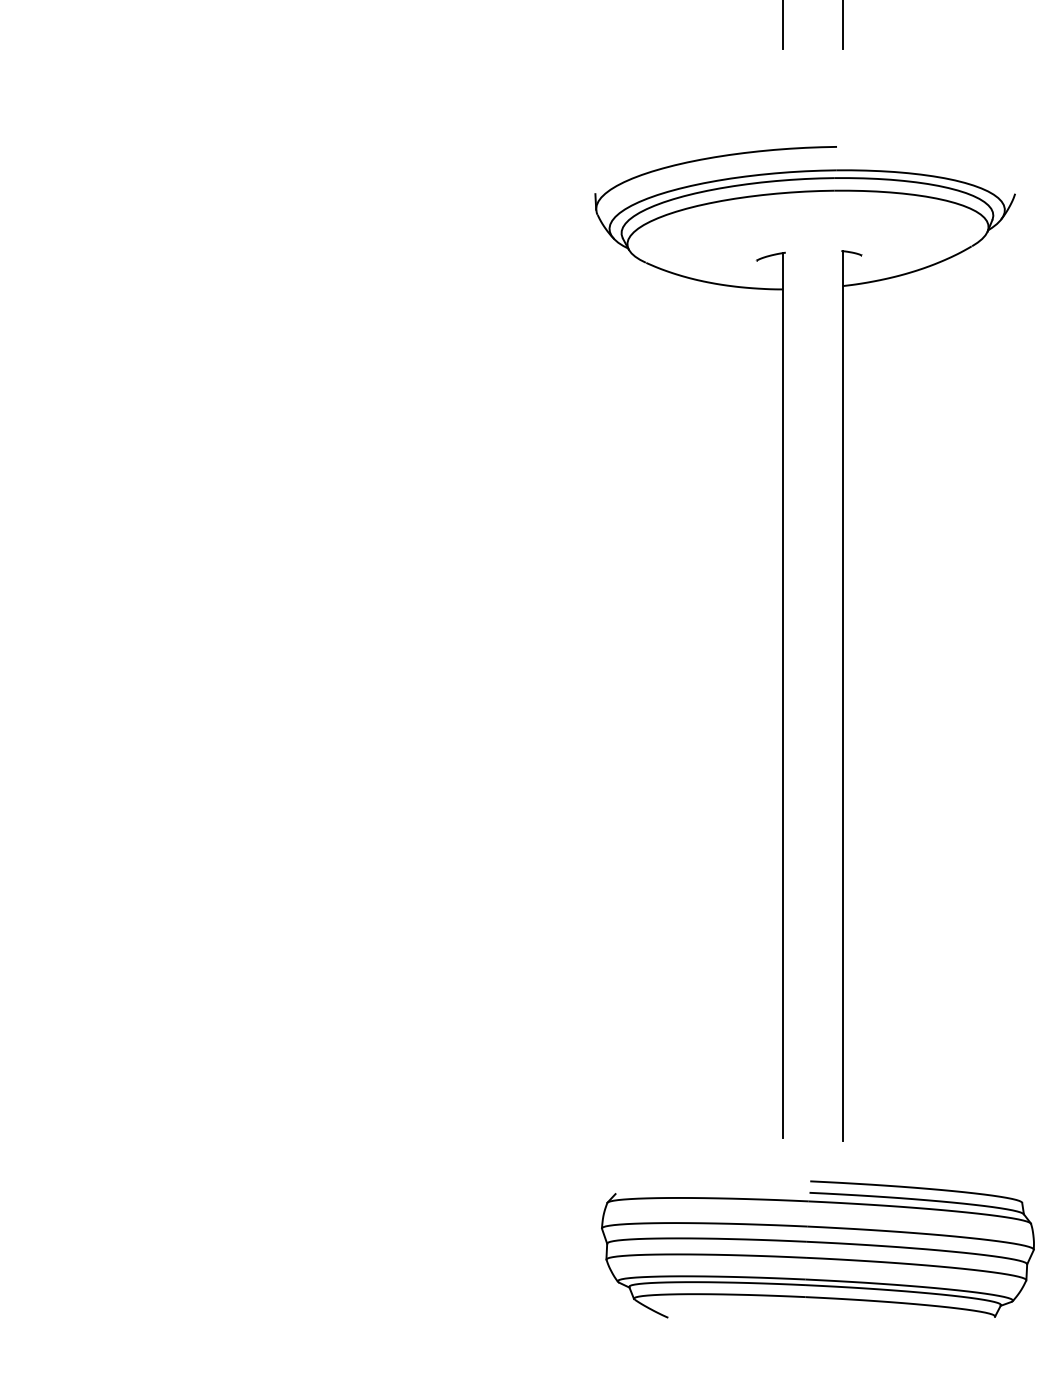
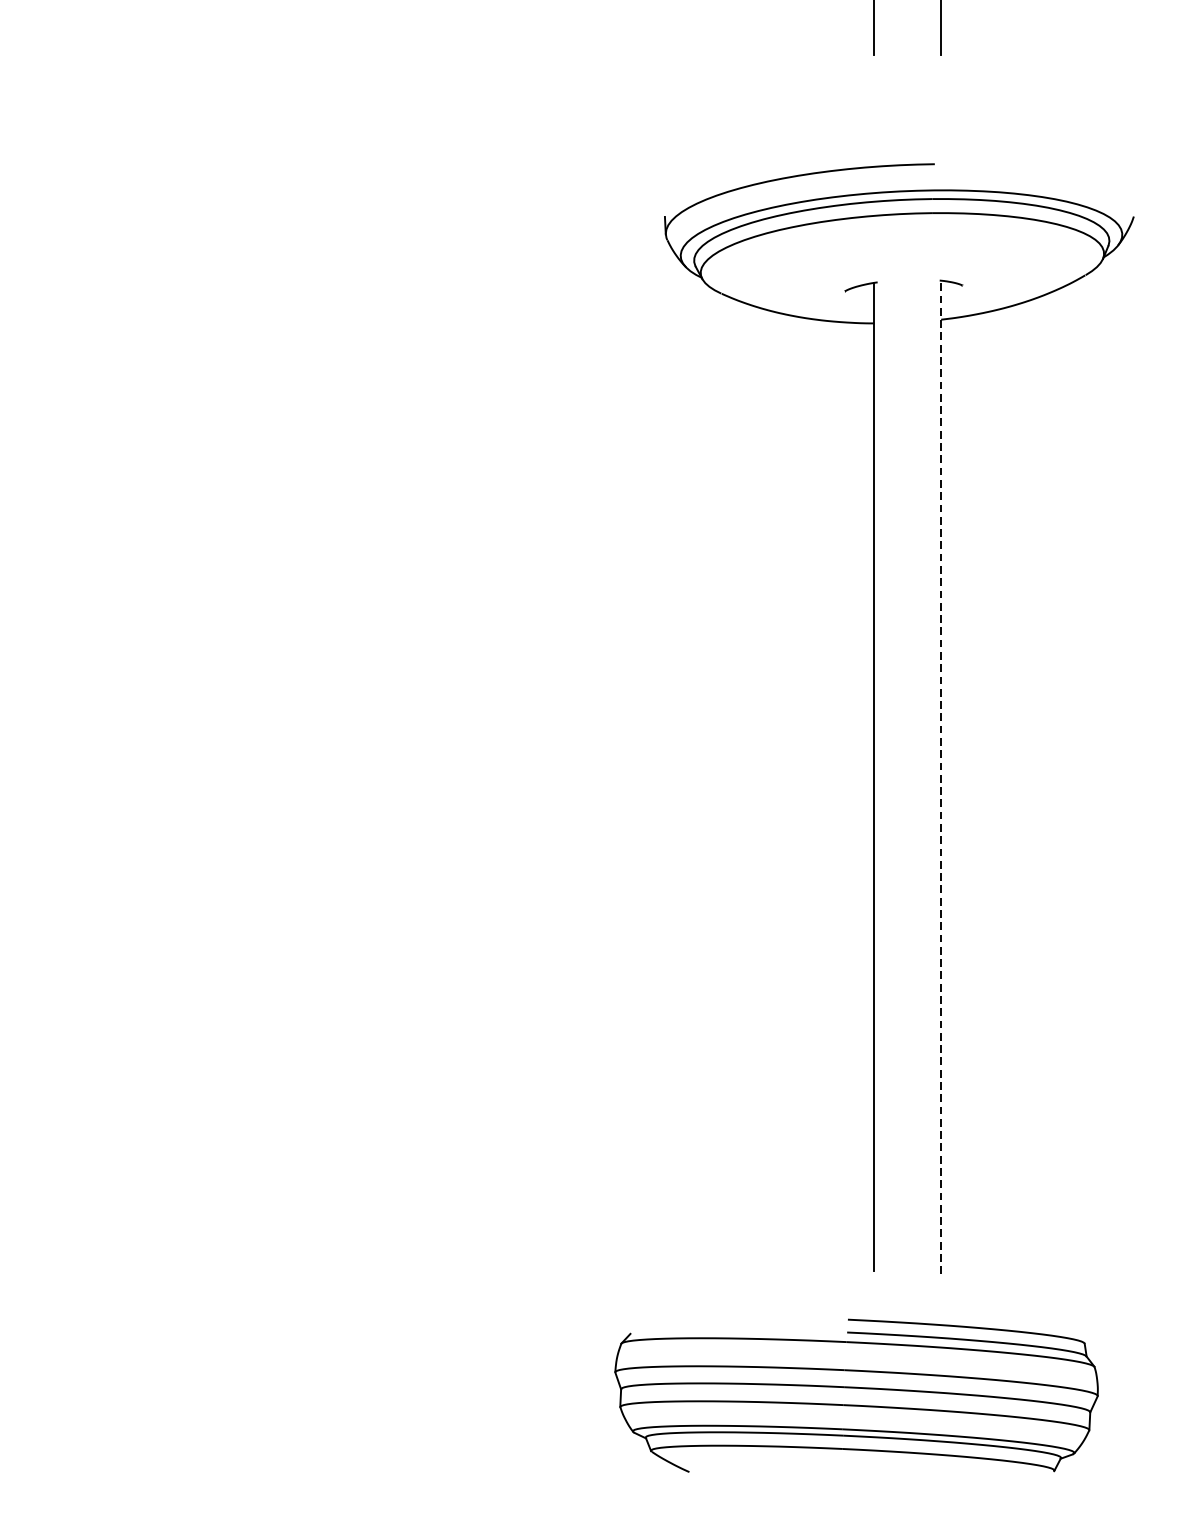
line: (842, 695) -> (940, 776), solid -> dashed
part: (817, 1249) -> (856, 1395), moved

